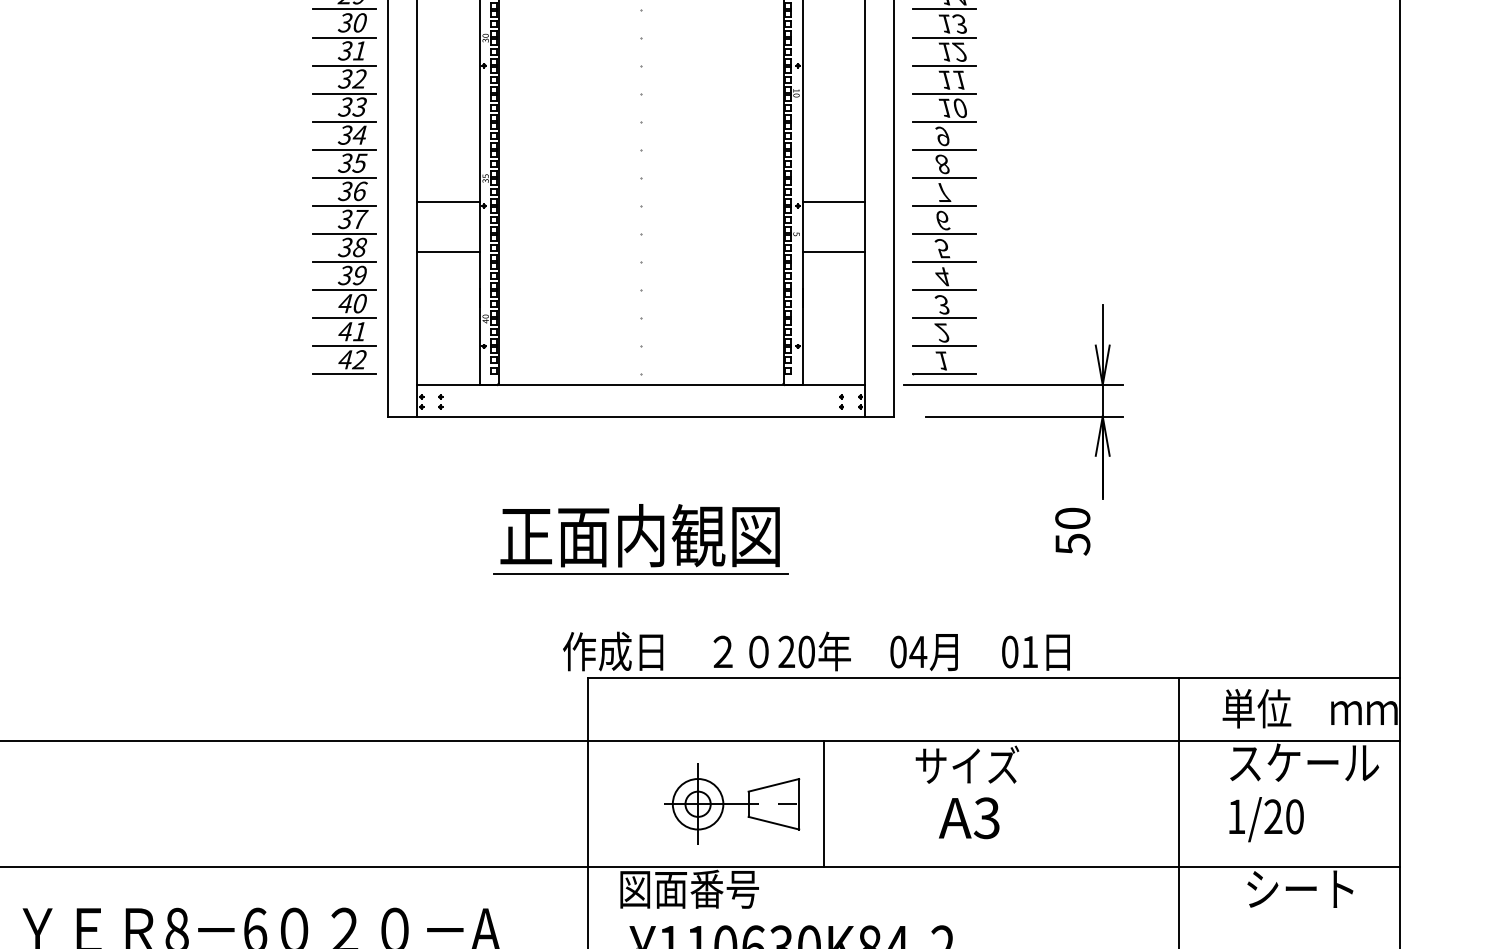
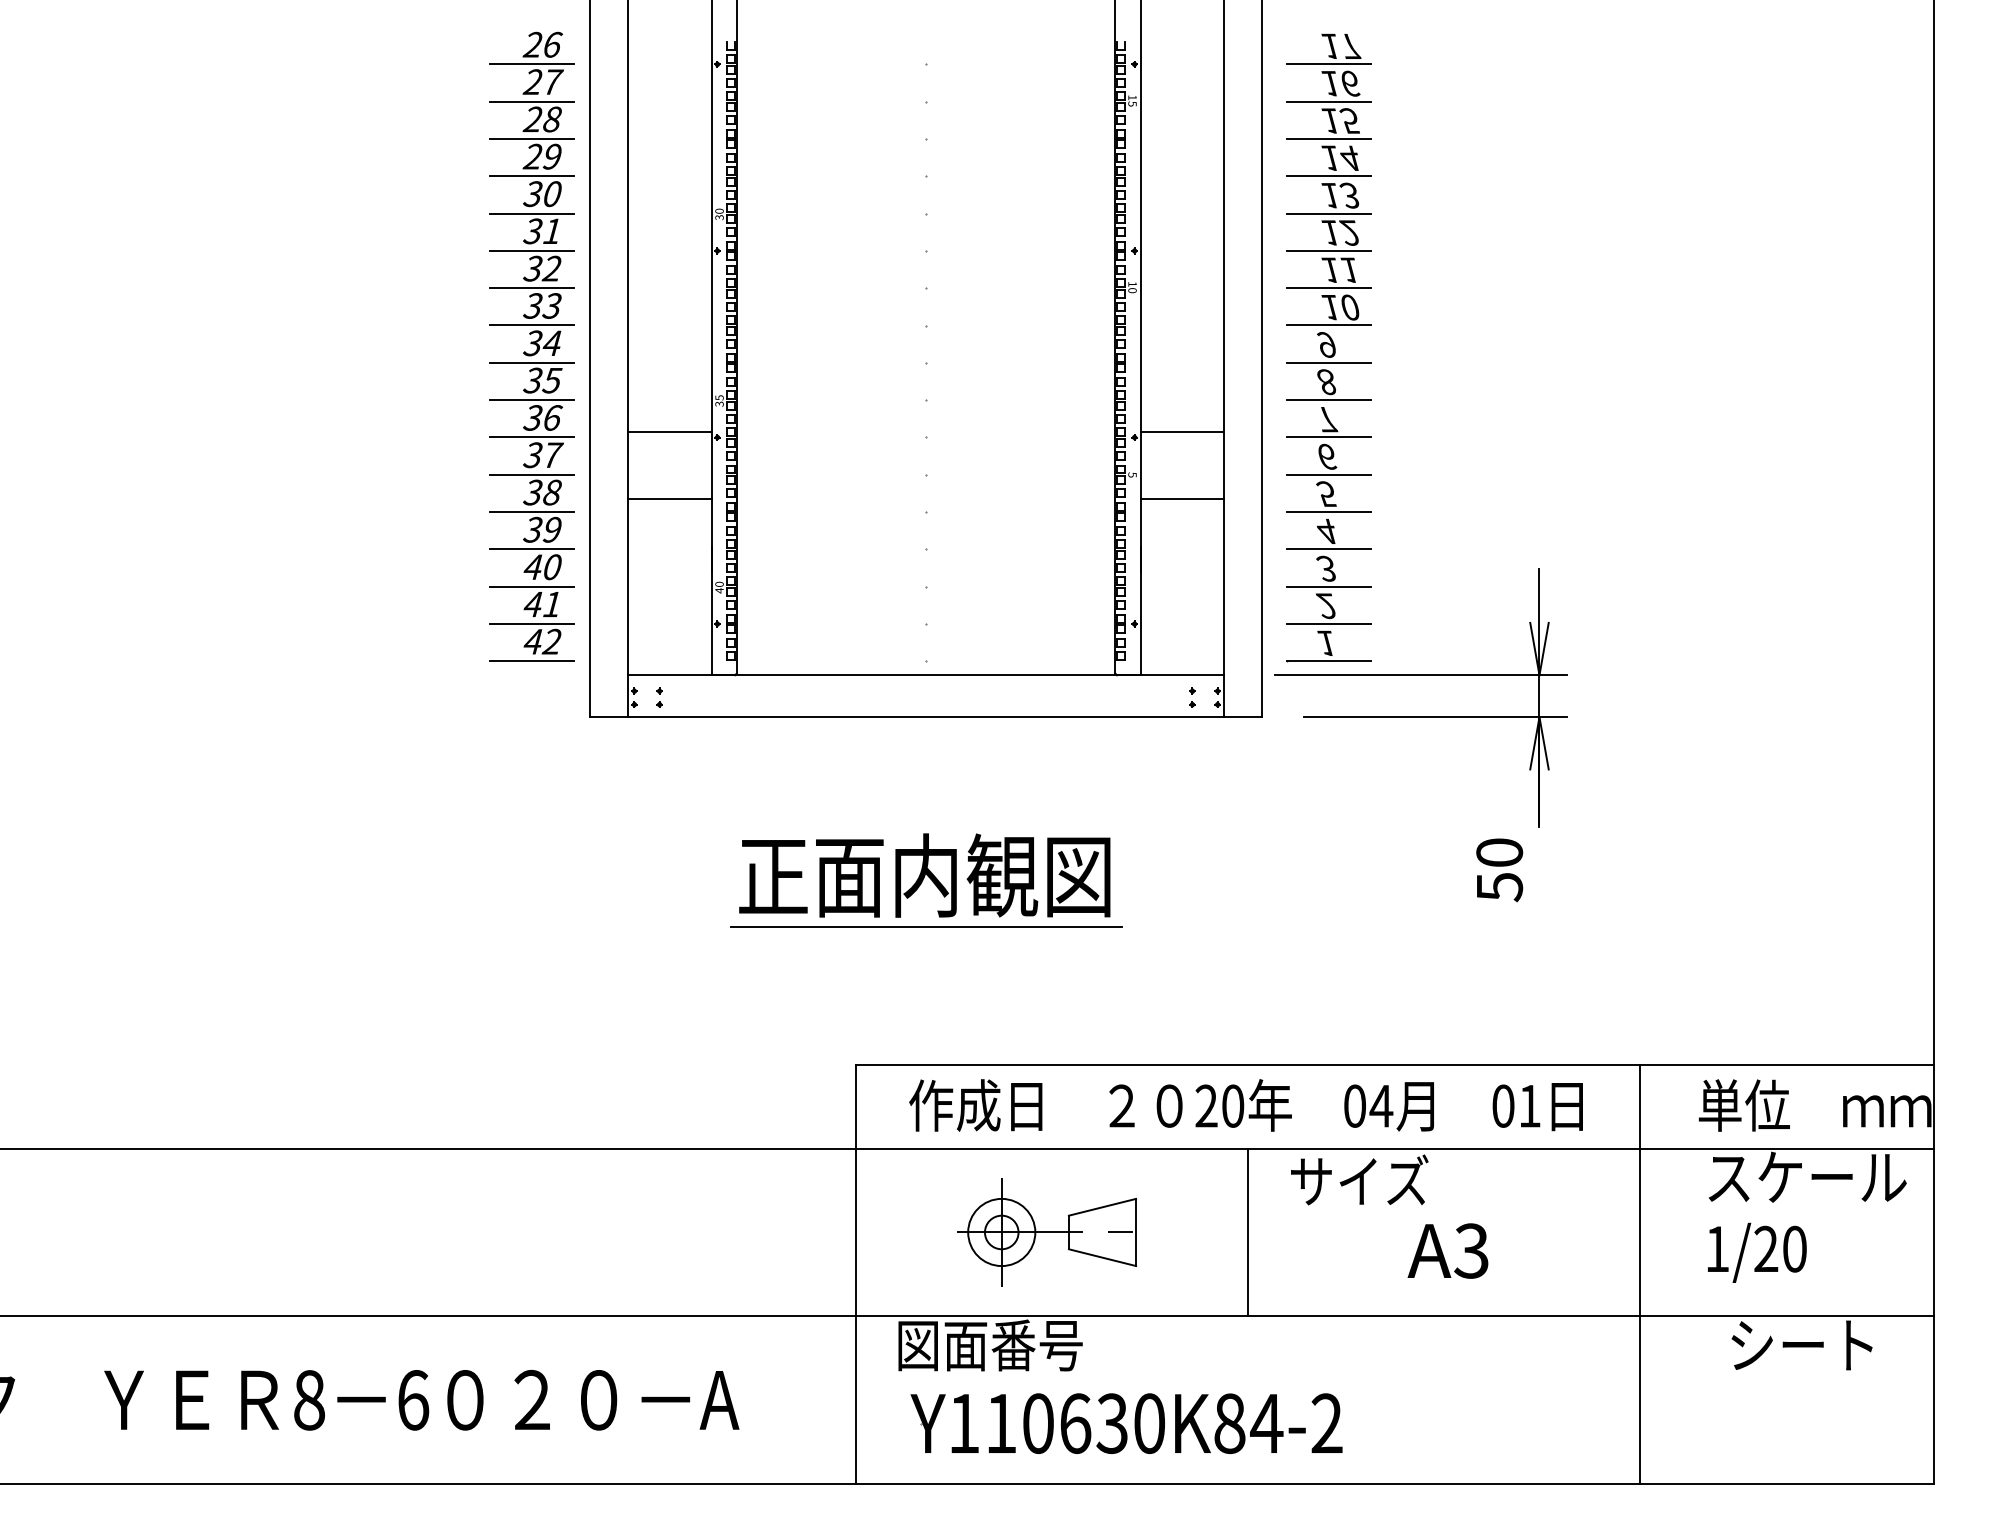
text: (816, 651) -> (1245, 1105), moved
line: (824, 804) -> (1248, 1232), moved
text: (968, 817) -> (1447, 1250), moved

